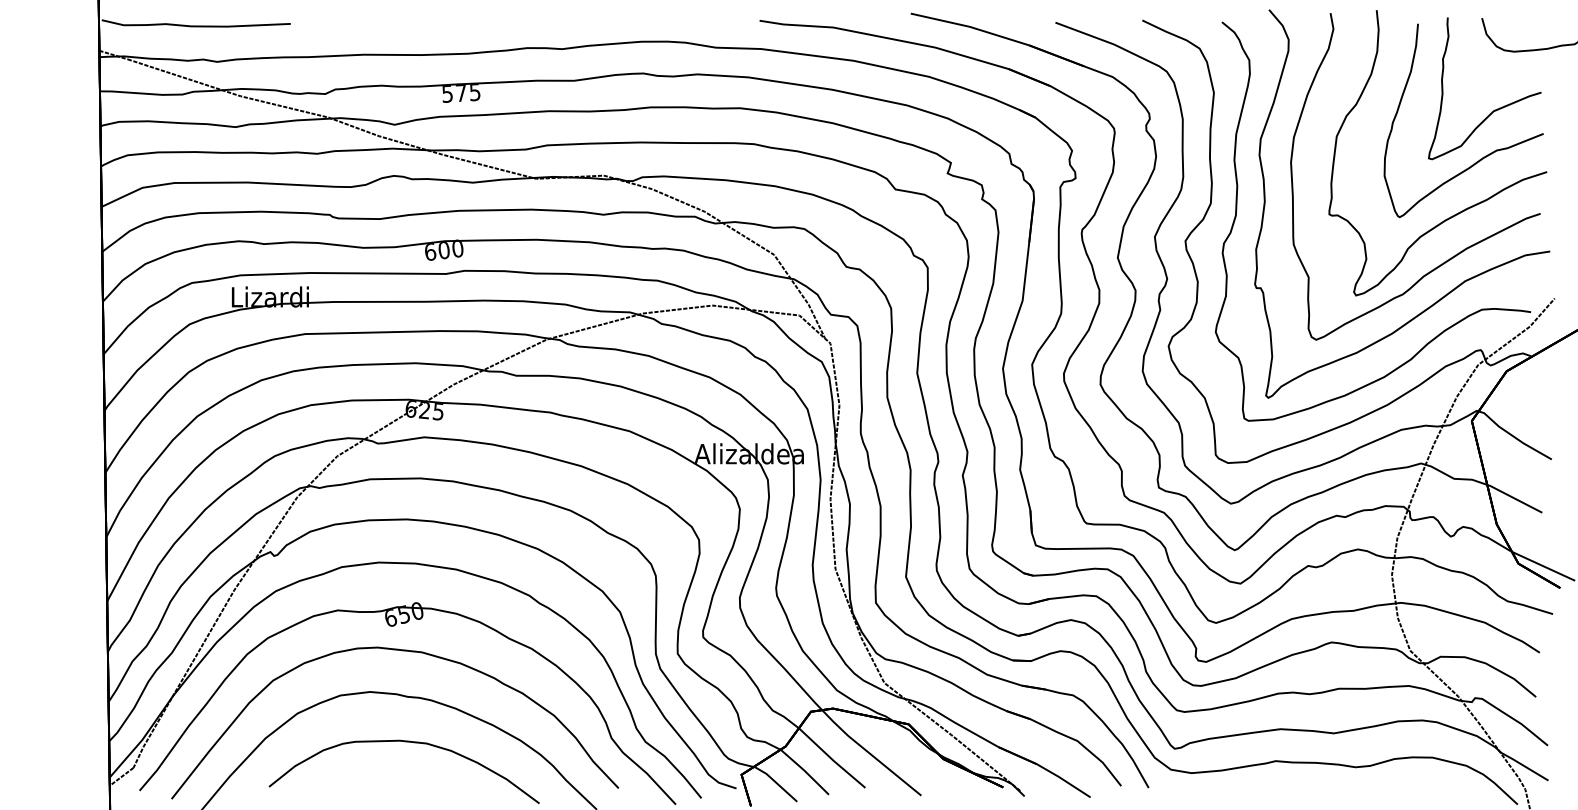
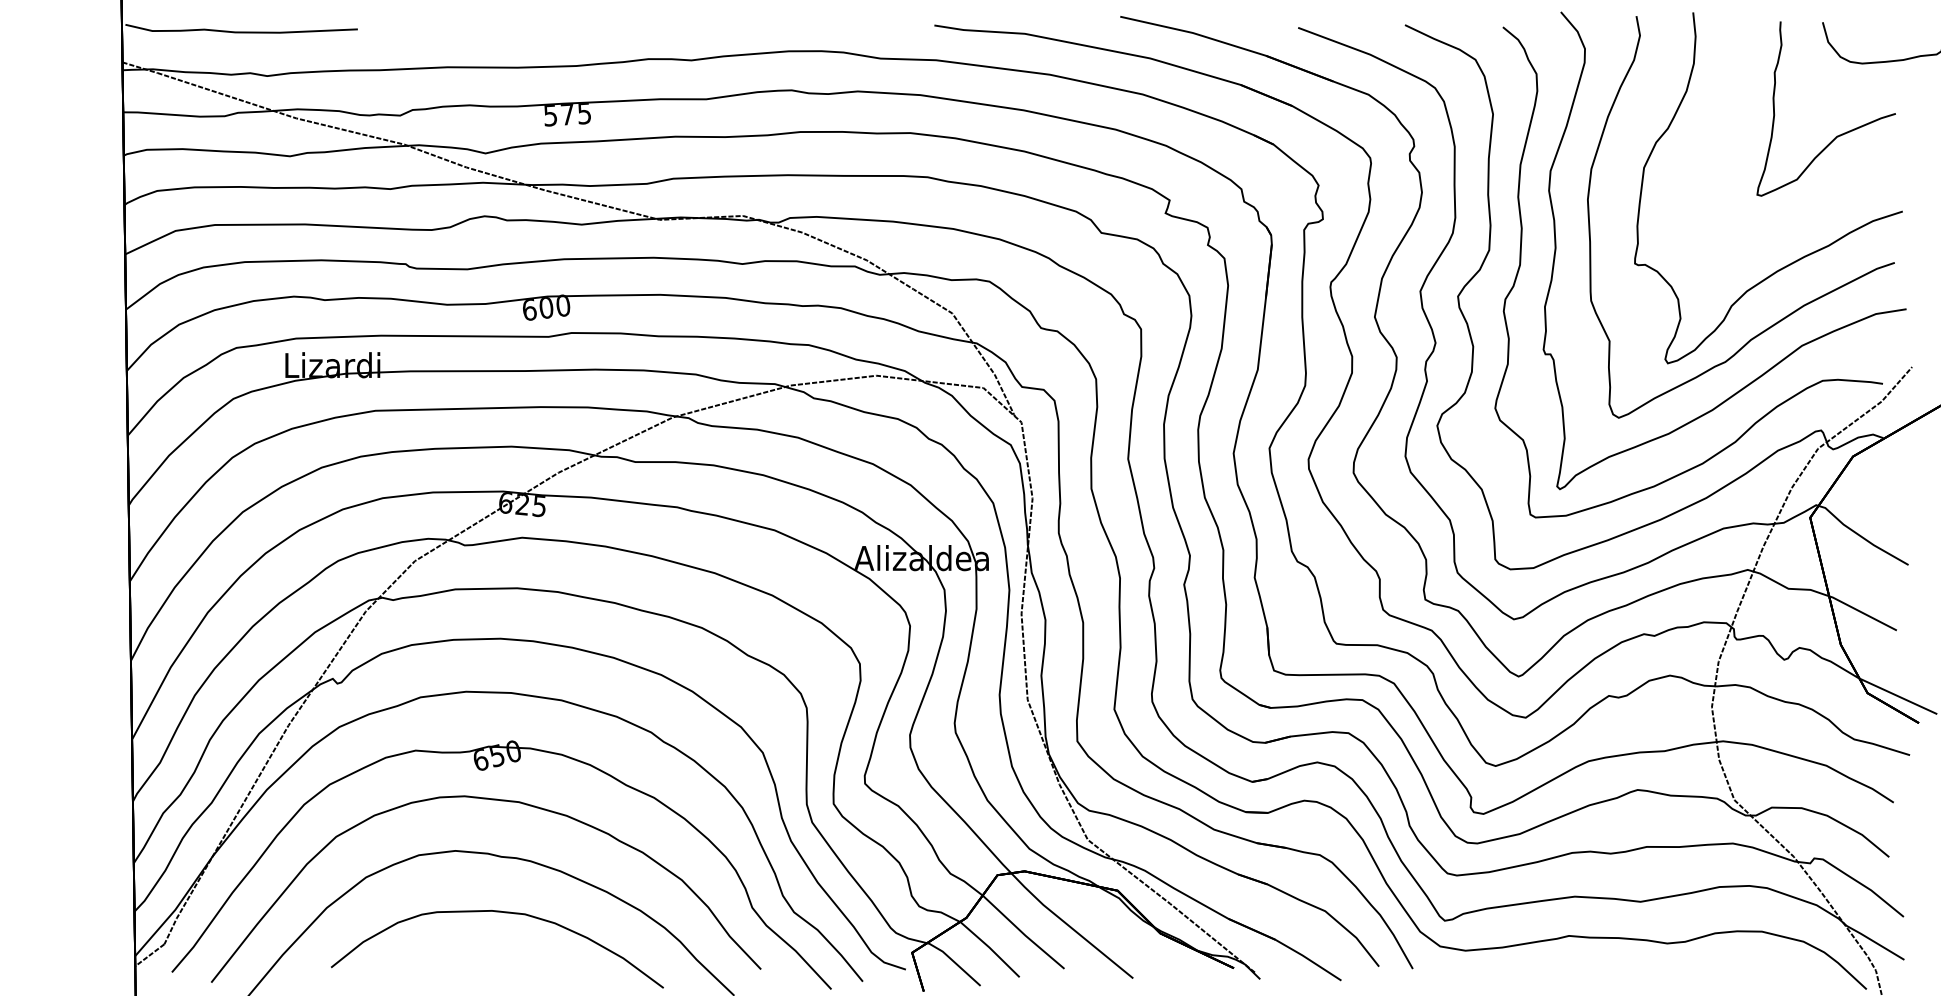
curve: (1482, 157) -> (1823, 193), removed

